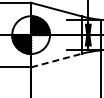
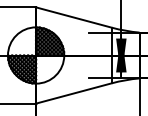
line: (57, 60) -> (75, 93), dashed -> solid

